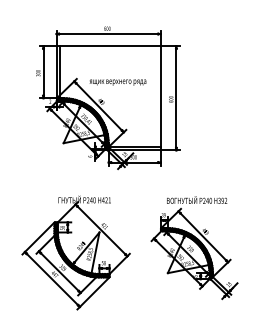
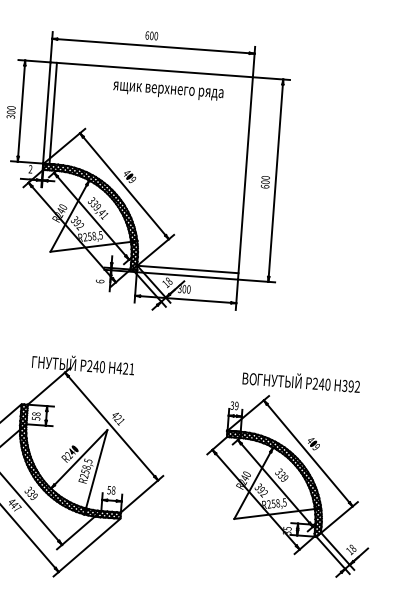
text: (117, 82) -> (167, 91), moved

